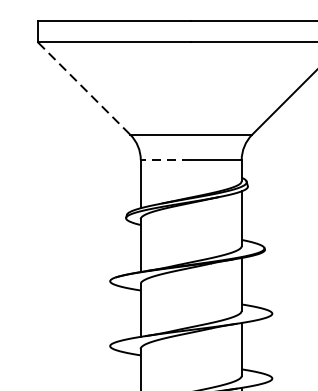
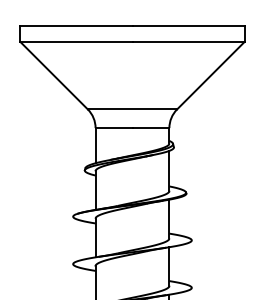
line: (84, 88) -> (54, 75), dashed -> solid
line: (165, 160) -> (113, 128), dashed -> solid

